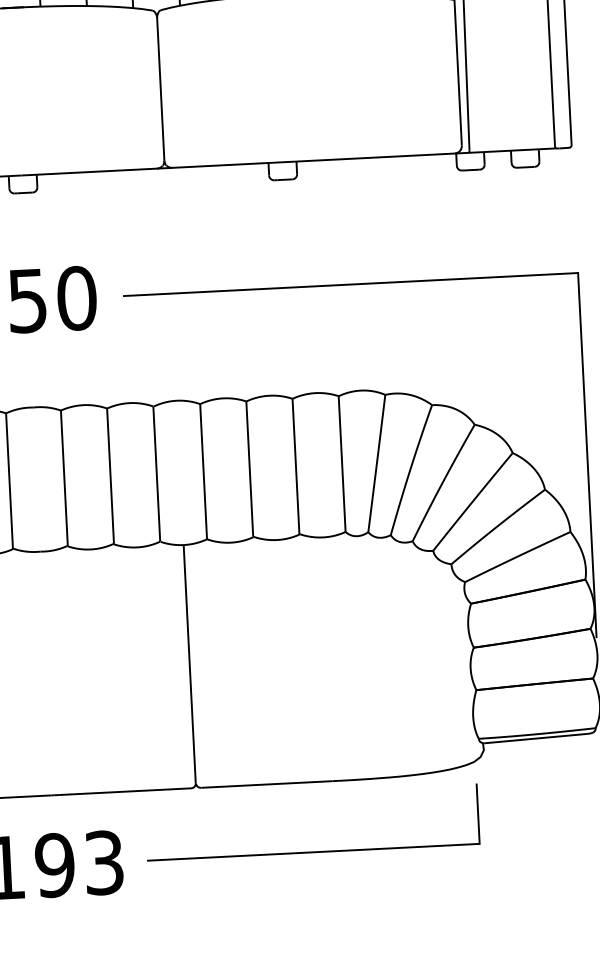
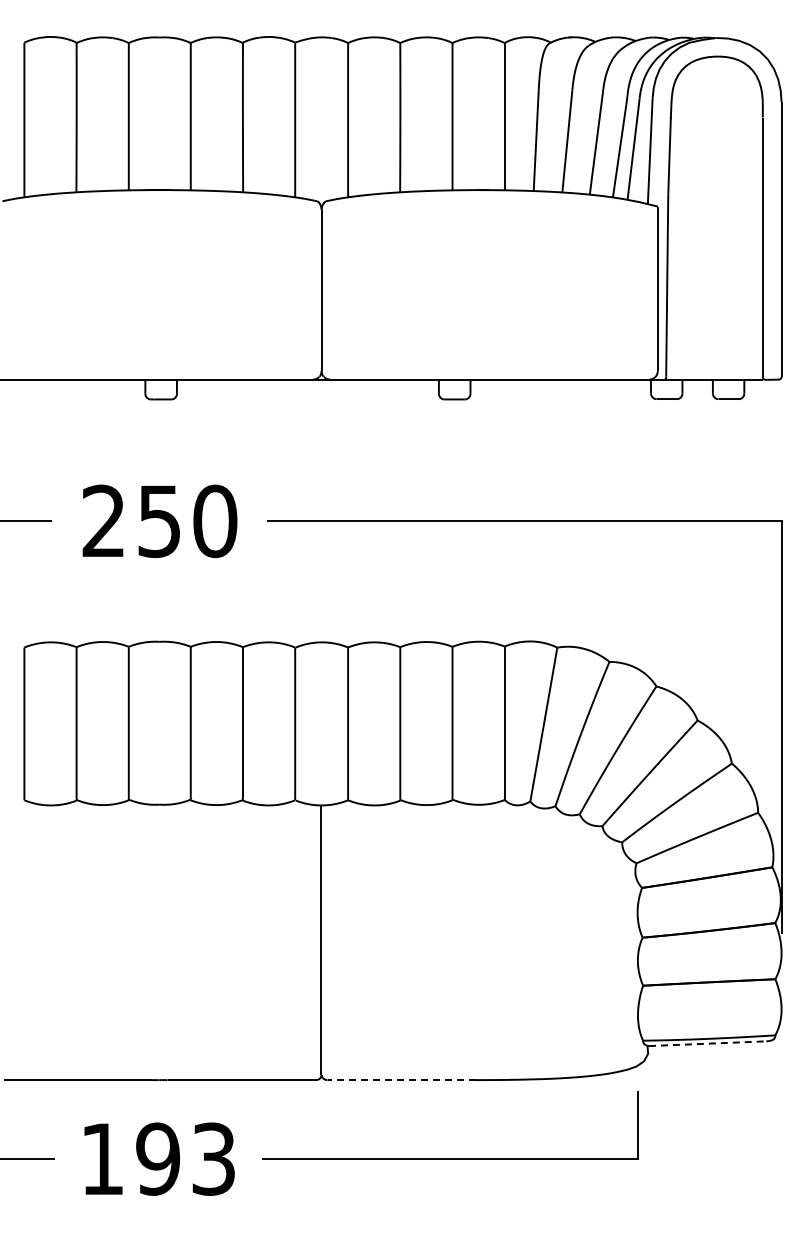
line: (535, 738) -> (707, 1043), solid -> dashed
line: (266, 784) -> (401, 1080), solid -> dashed

